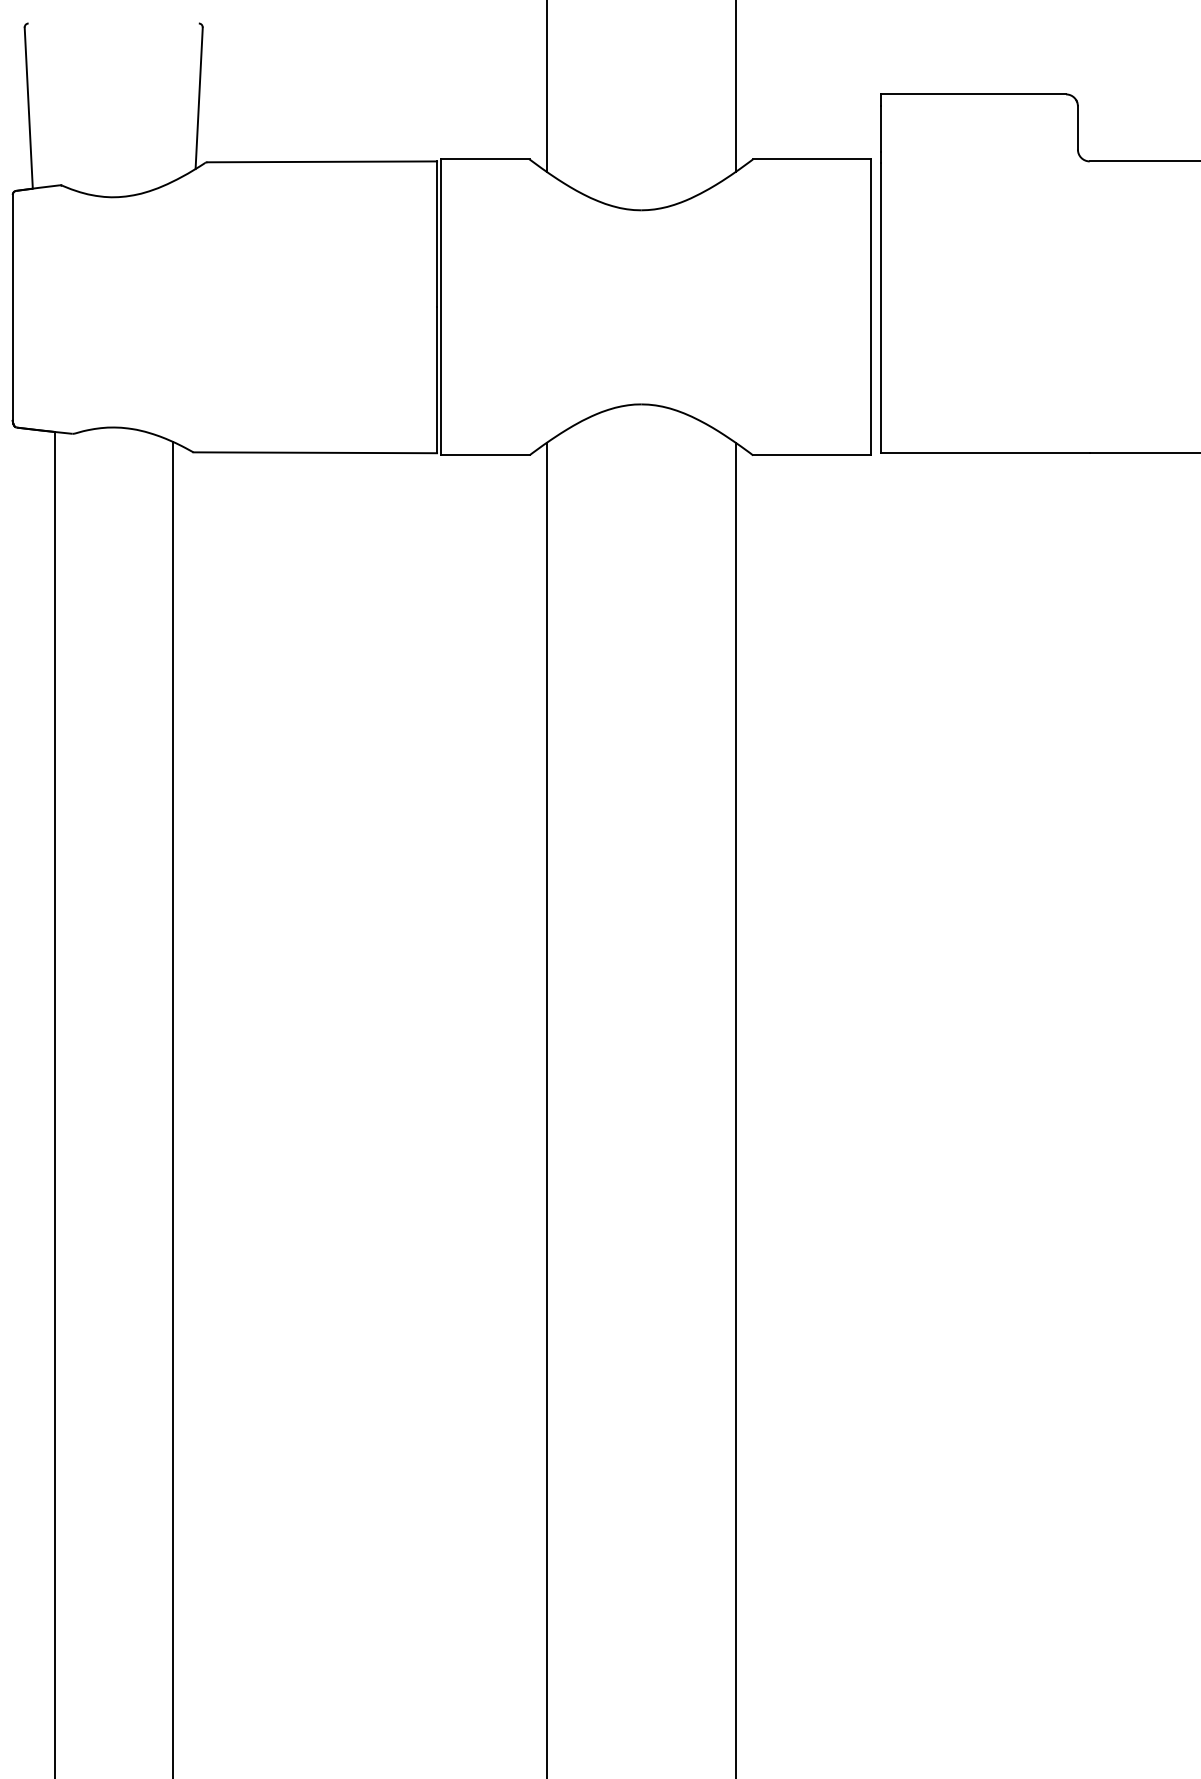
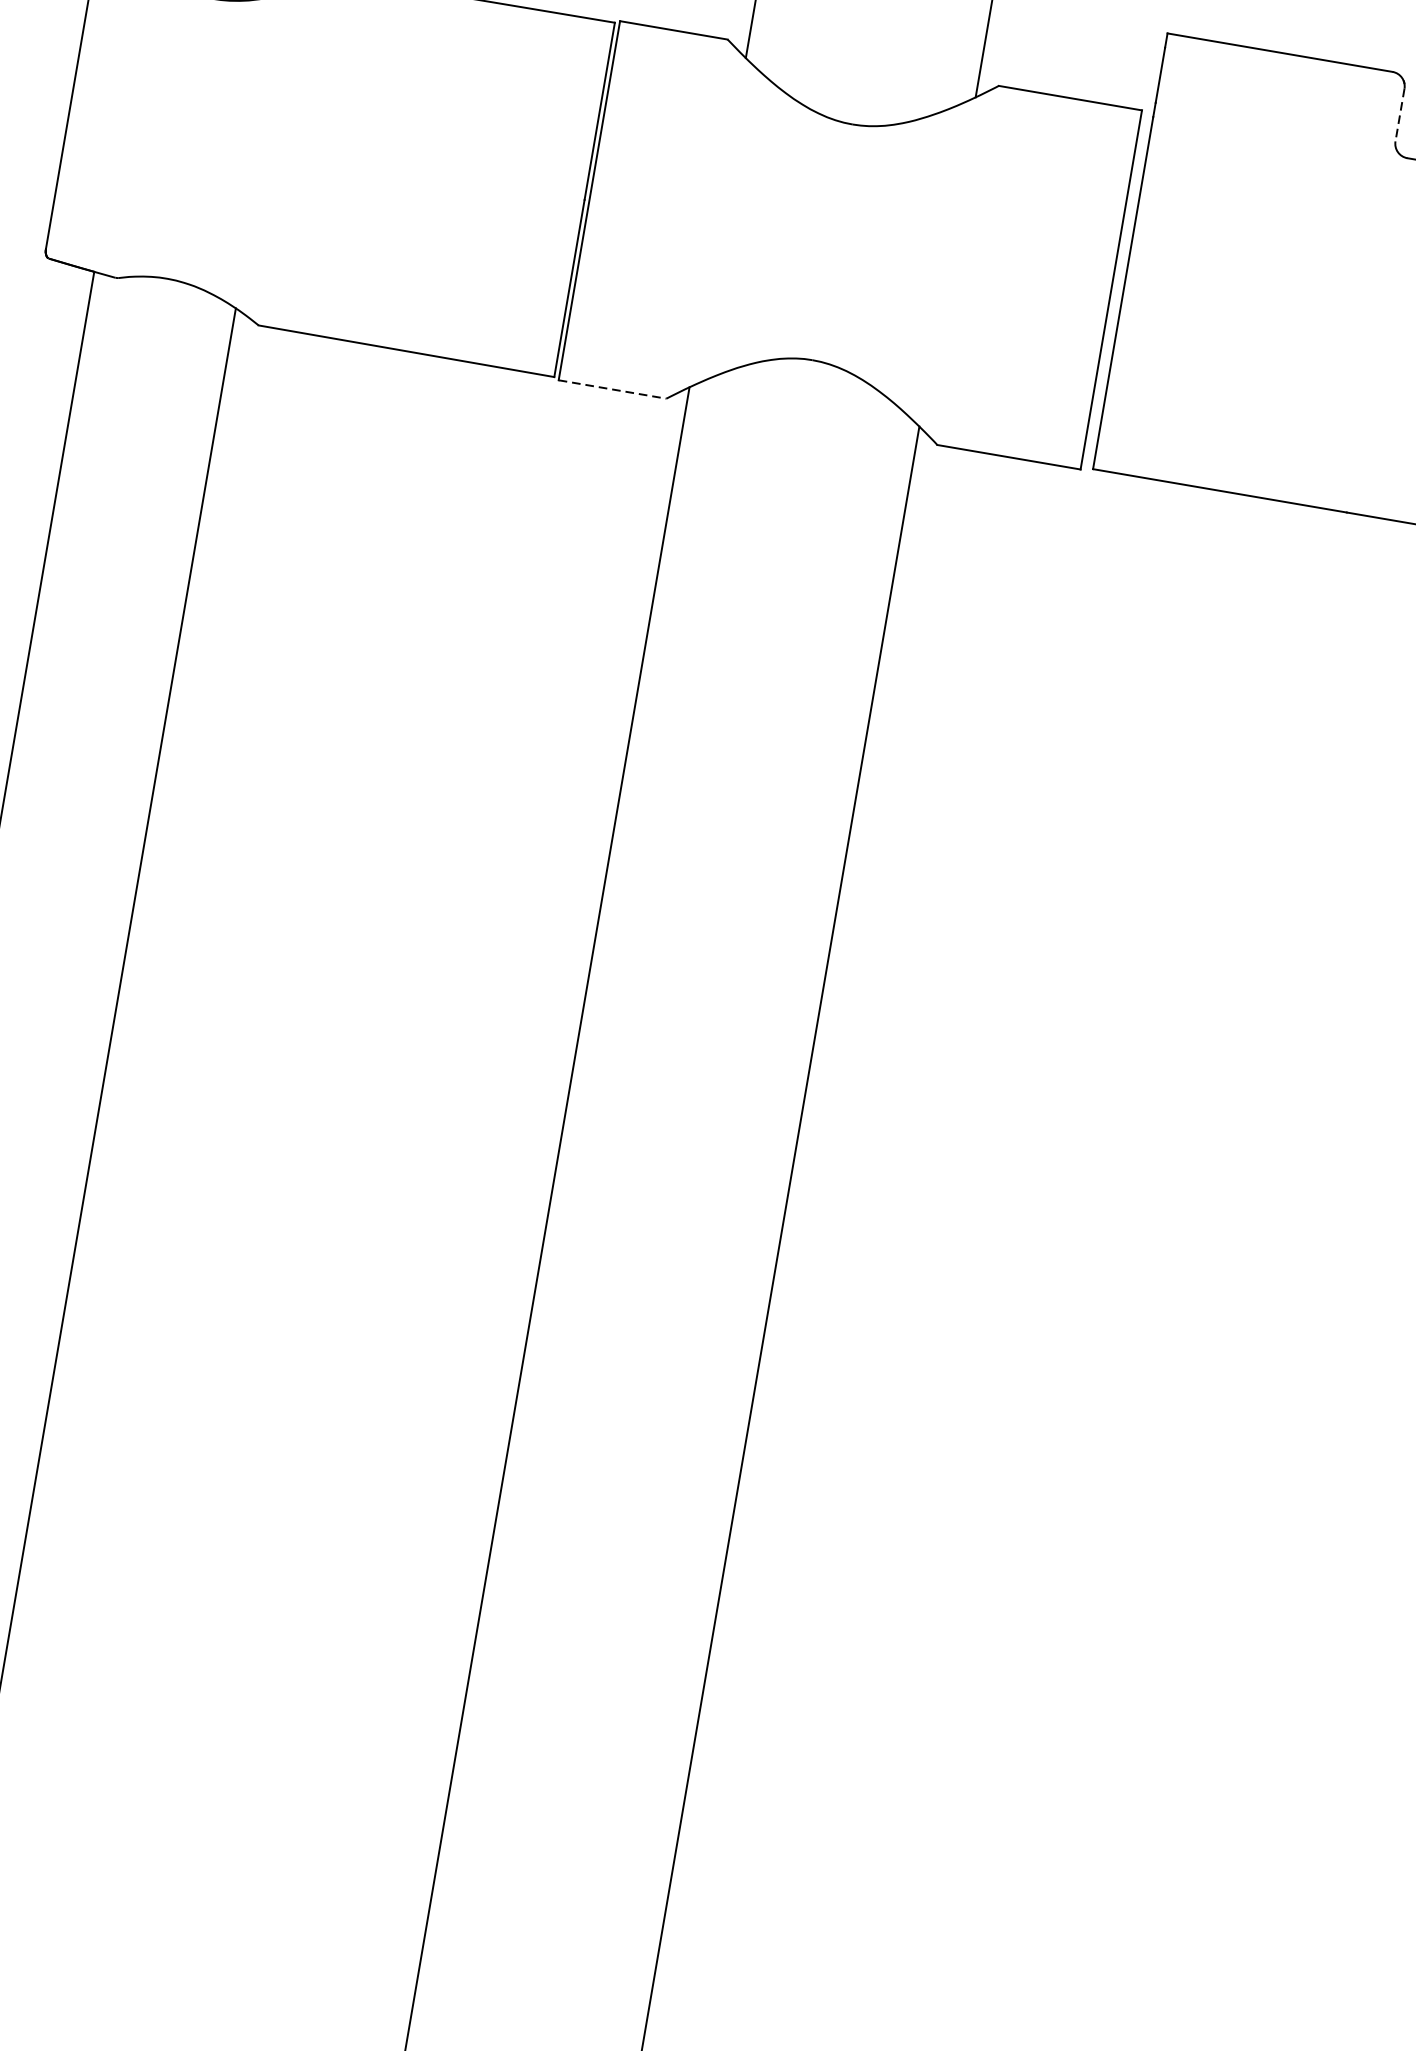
line: (1077, 127) -> (1399, 114), solid -> dashed
line: (485, 455) -> (612, 389), solid -> dashed

